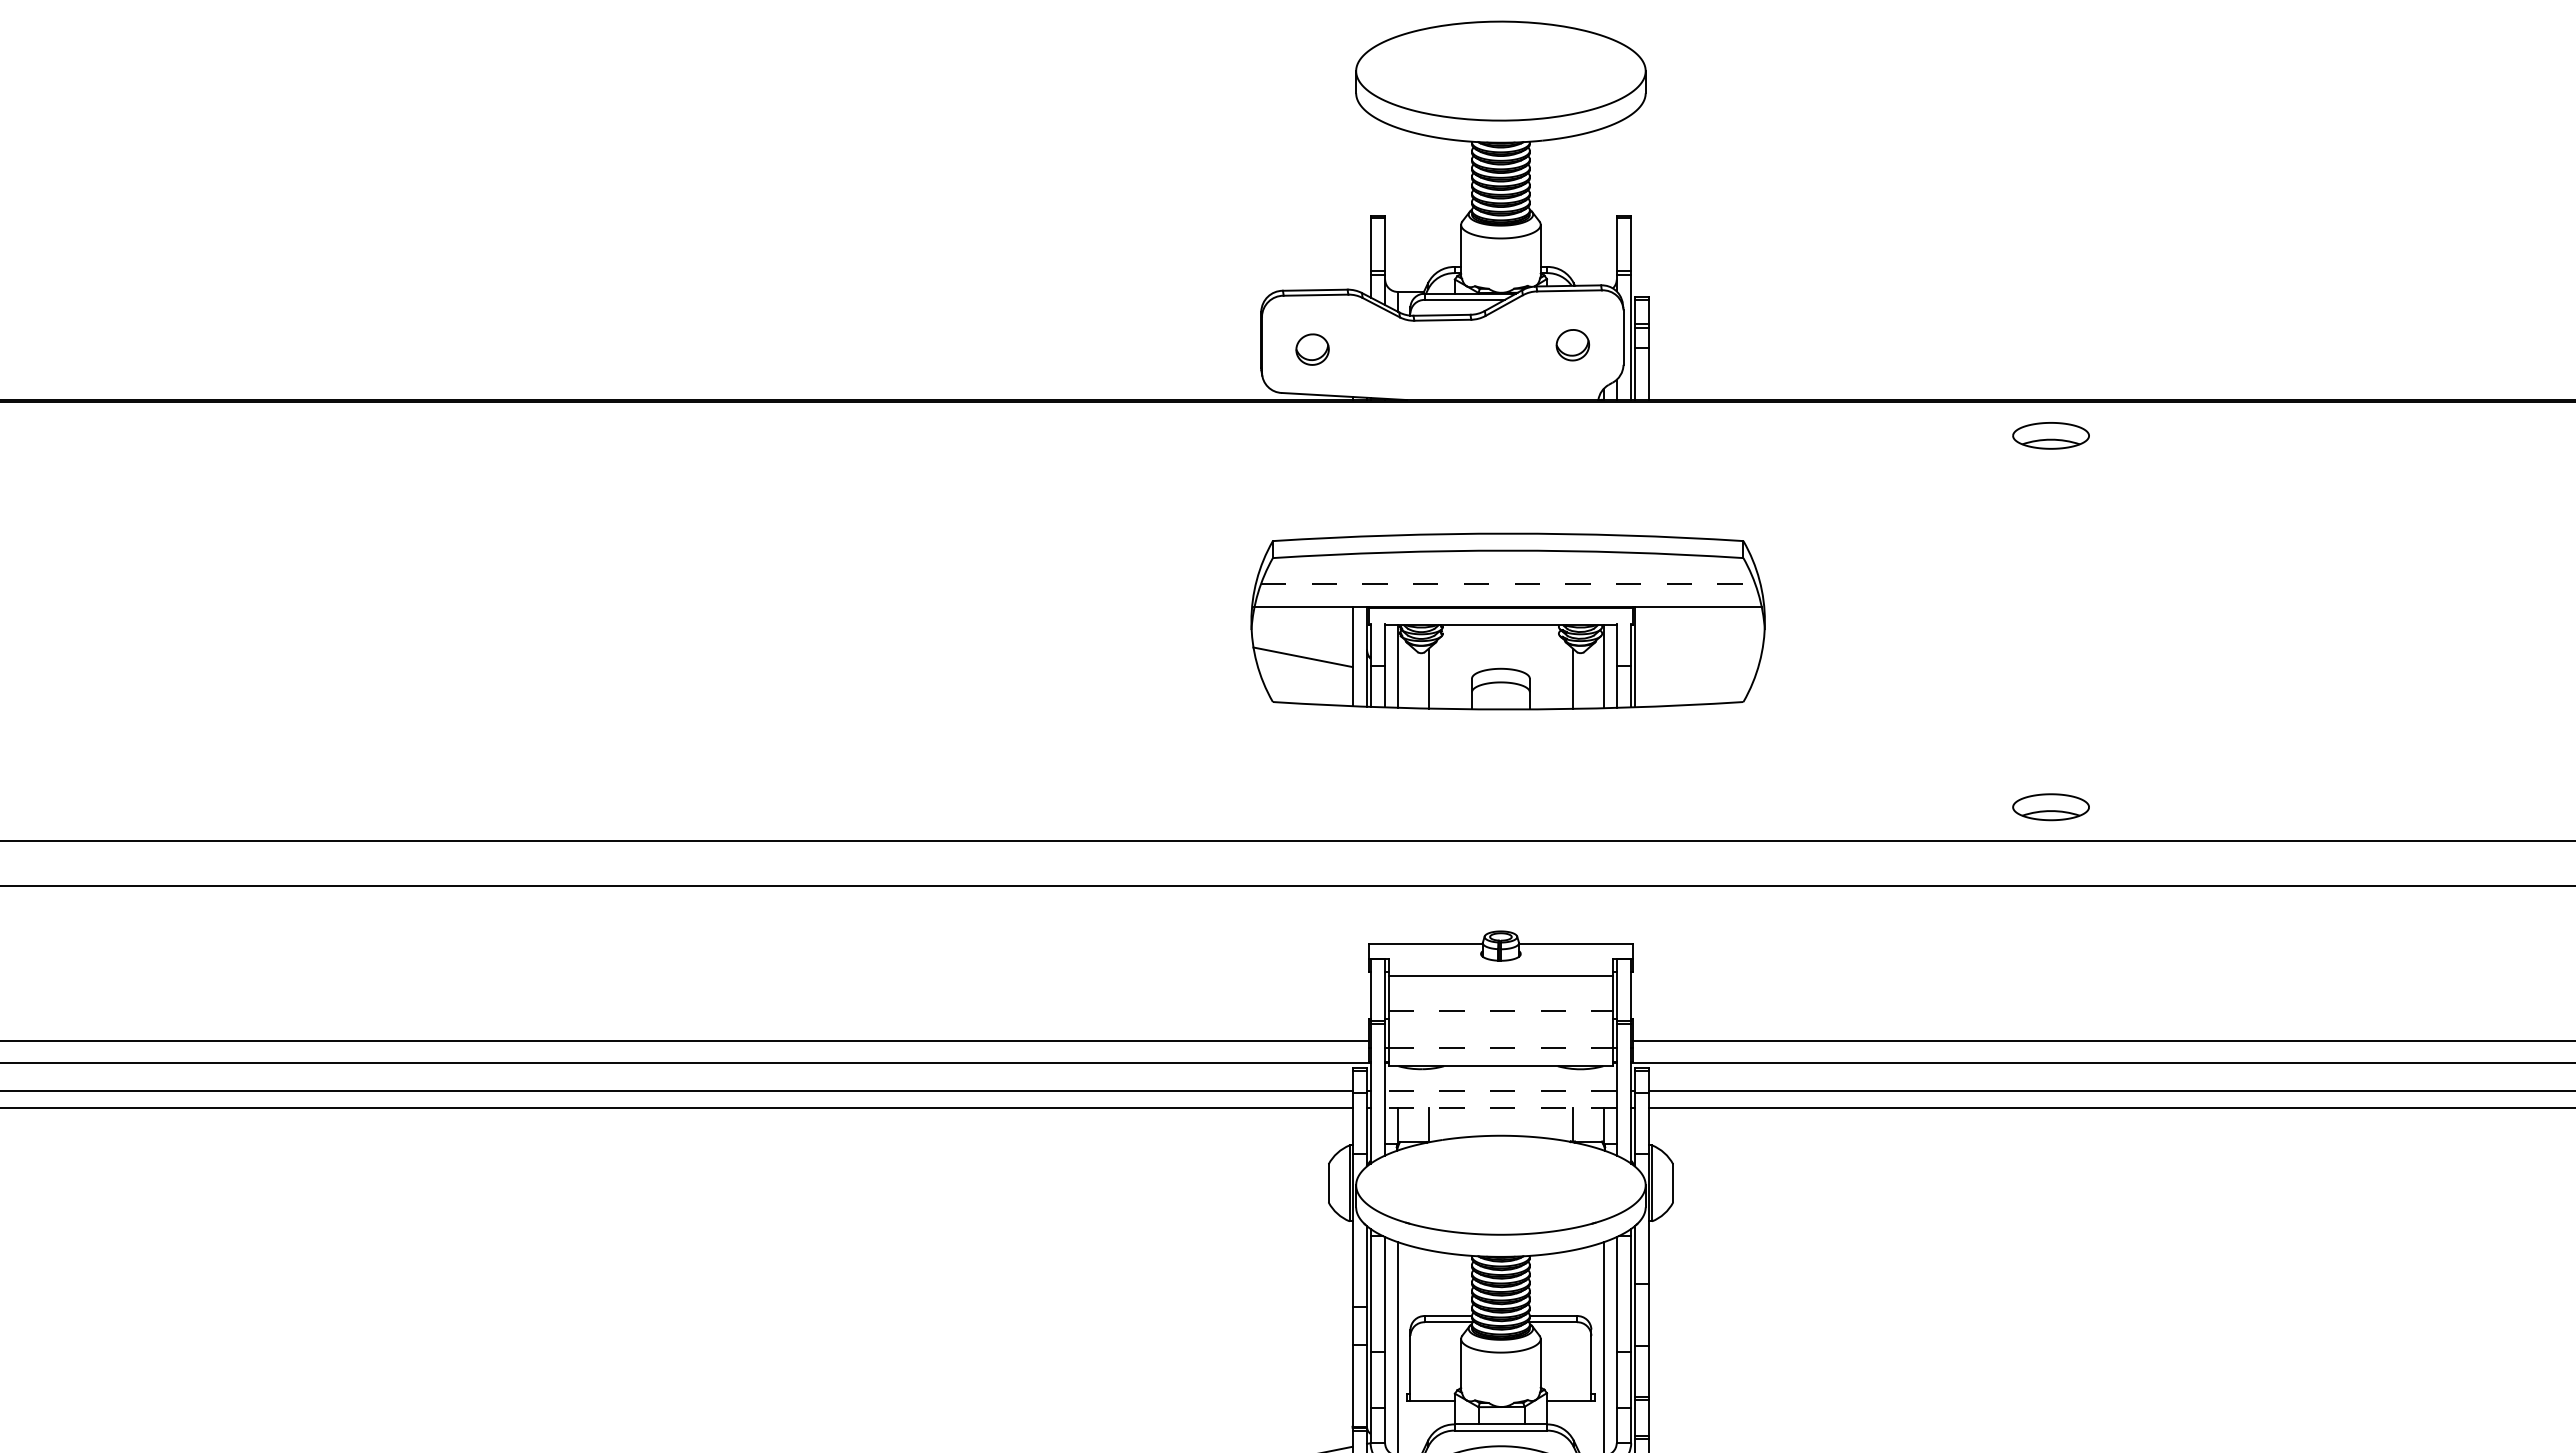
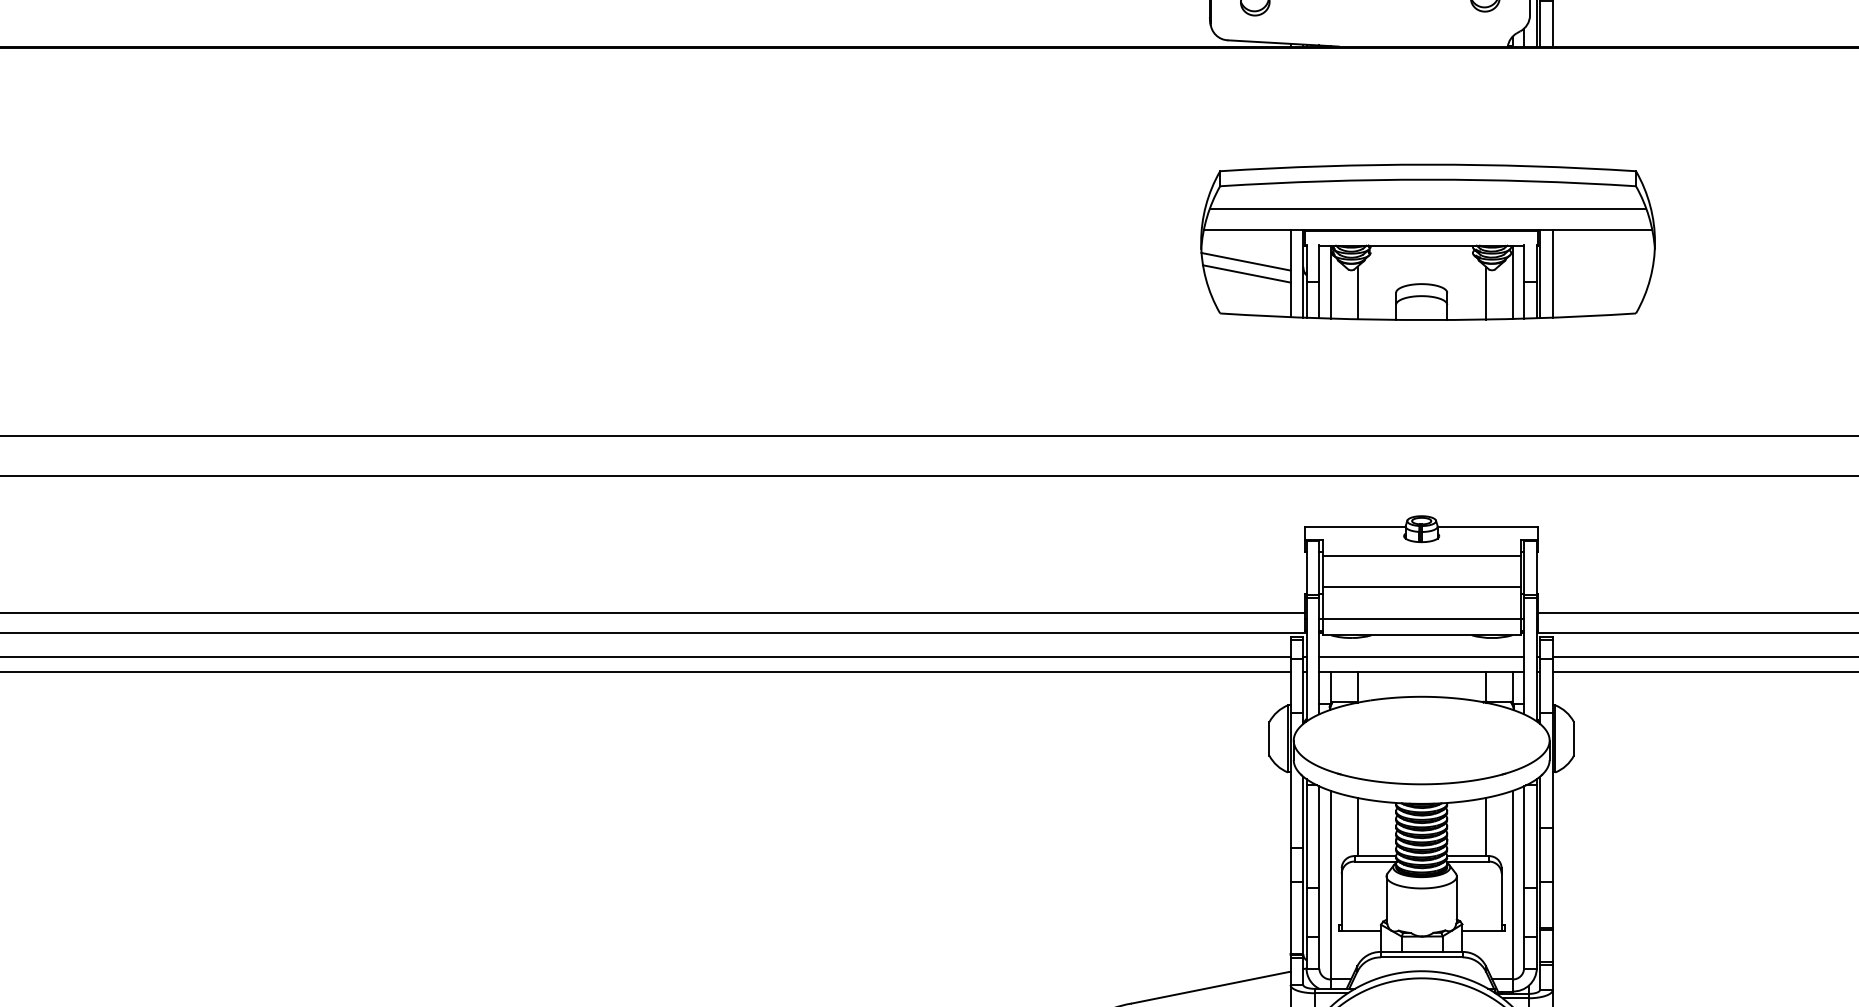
line: (1508, 584) -> (1428, 209), dashed -> solid
line: (1301, 643) -> (1245, 261), added
line: (1649, 656) -> (1552, 273), added
line: (1501, 1011) -> (1422, 586), dashed -> solid
line: (1501, 1048) -> (1422, 619), dashed -> solid
line: (1500, 1090) -> (1421, 656), dashed -> solid
line: (1500, 1107) -> (1421, 671), dashed -> solid
line: (1428, 1283) -> (1357, 827), added
line: (1573, 1283) -> (1485, 827), added

